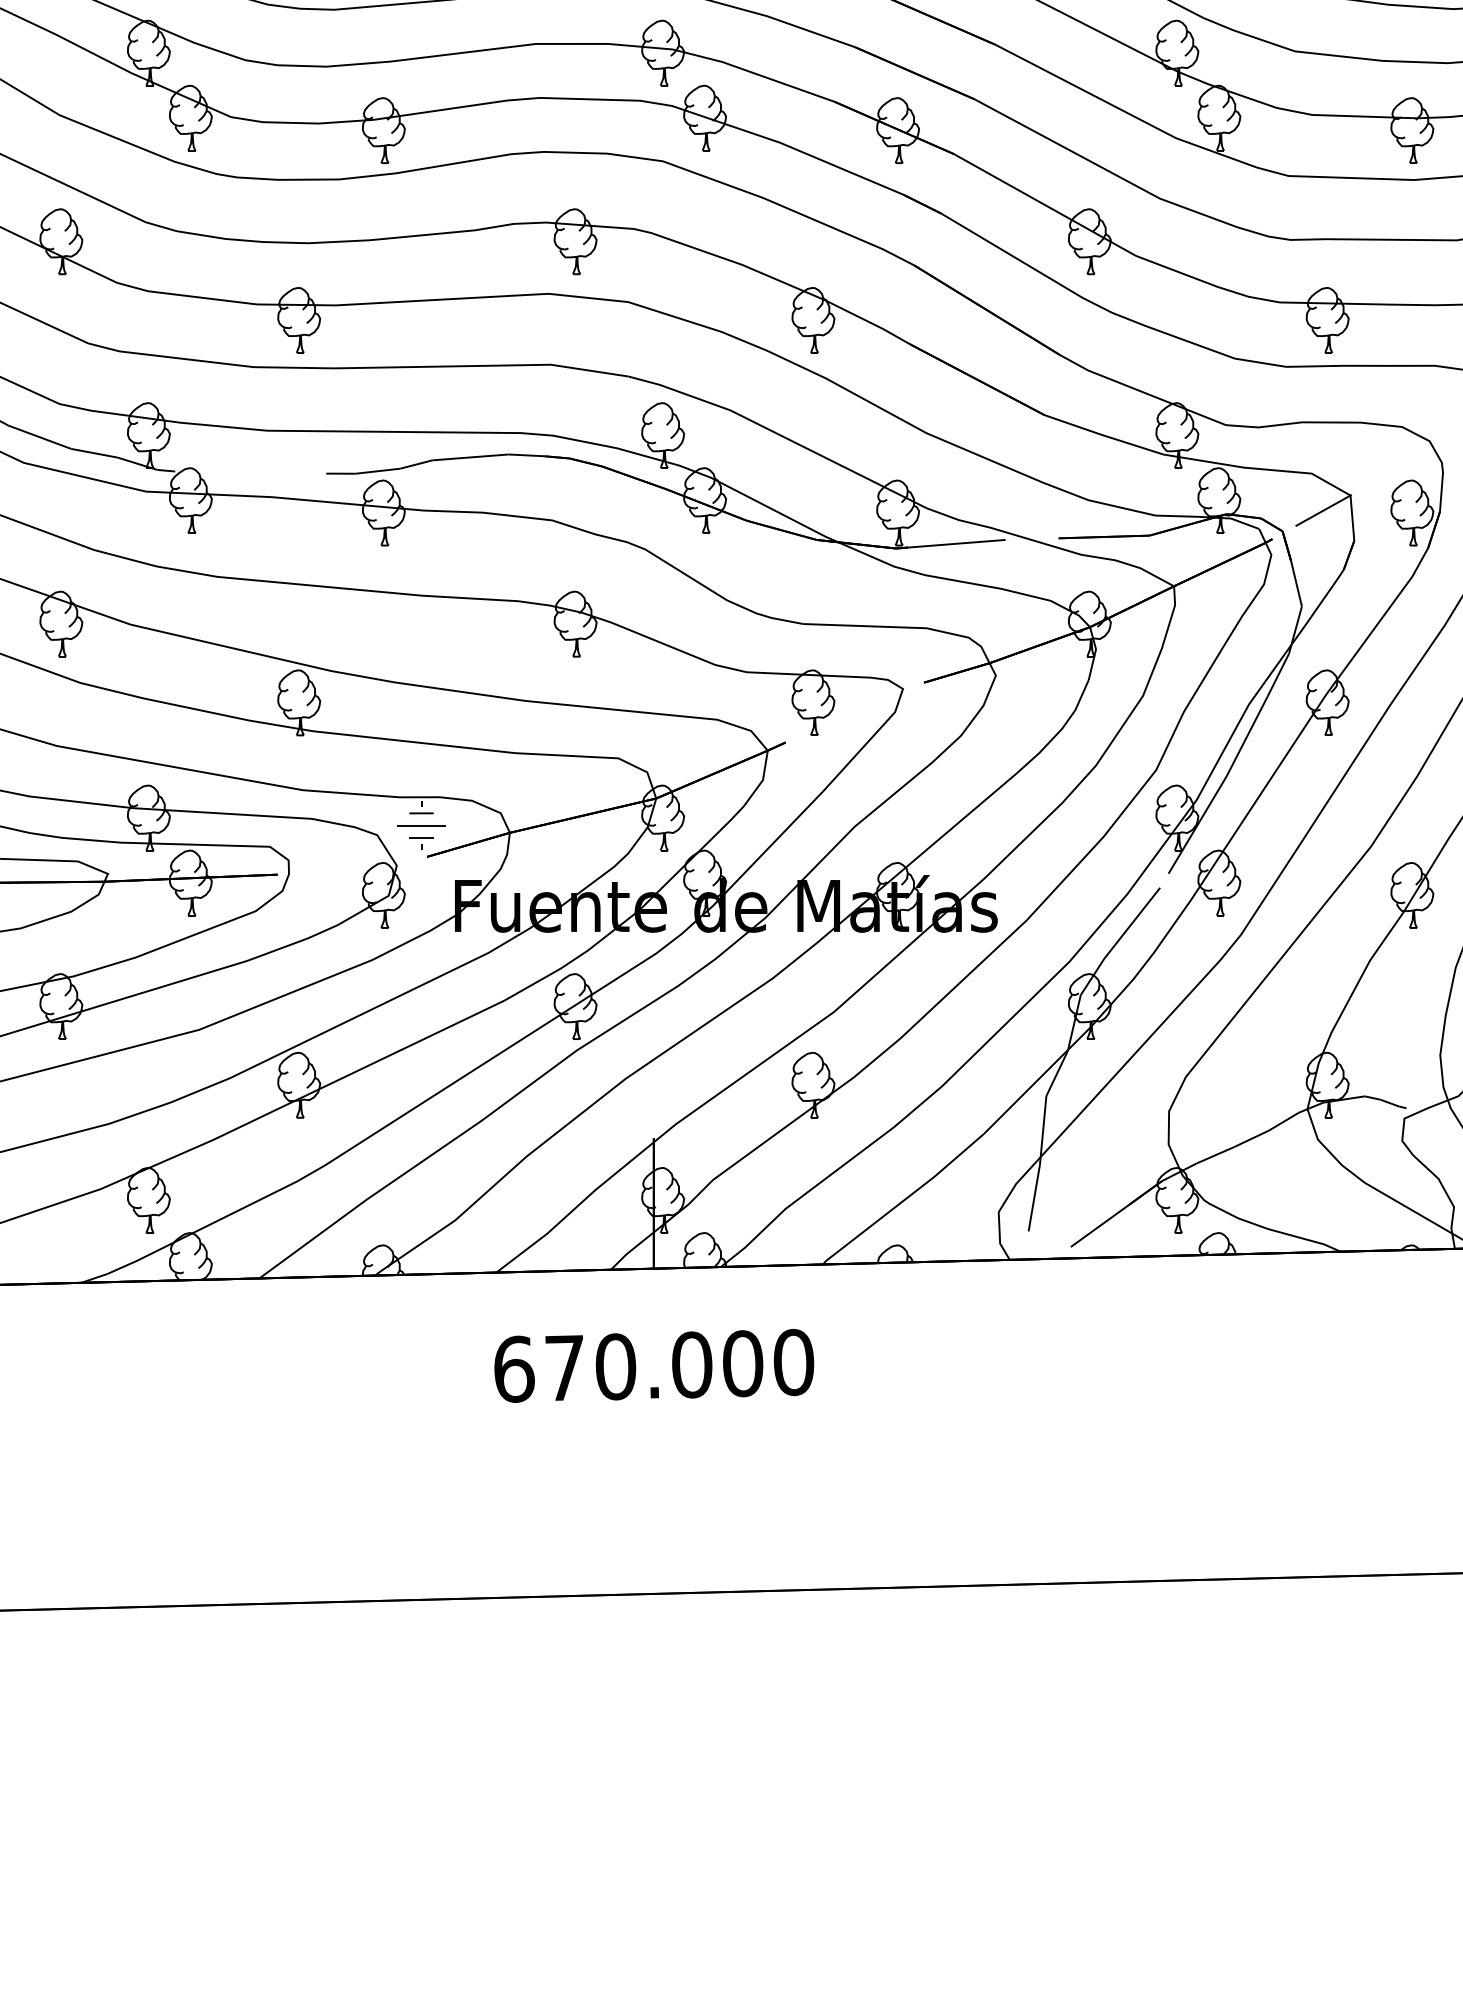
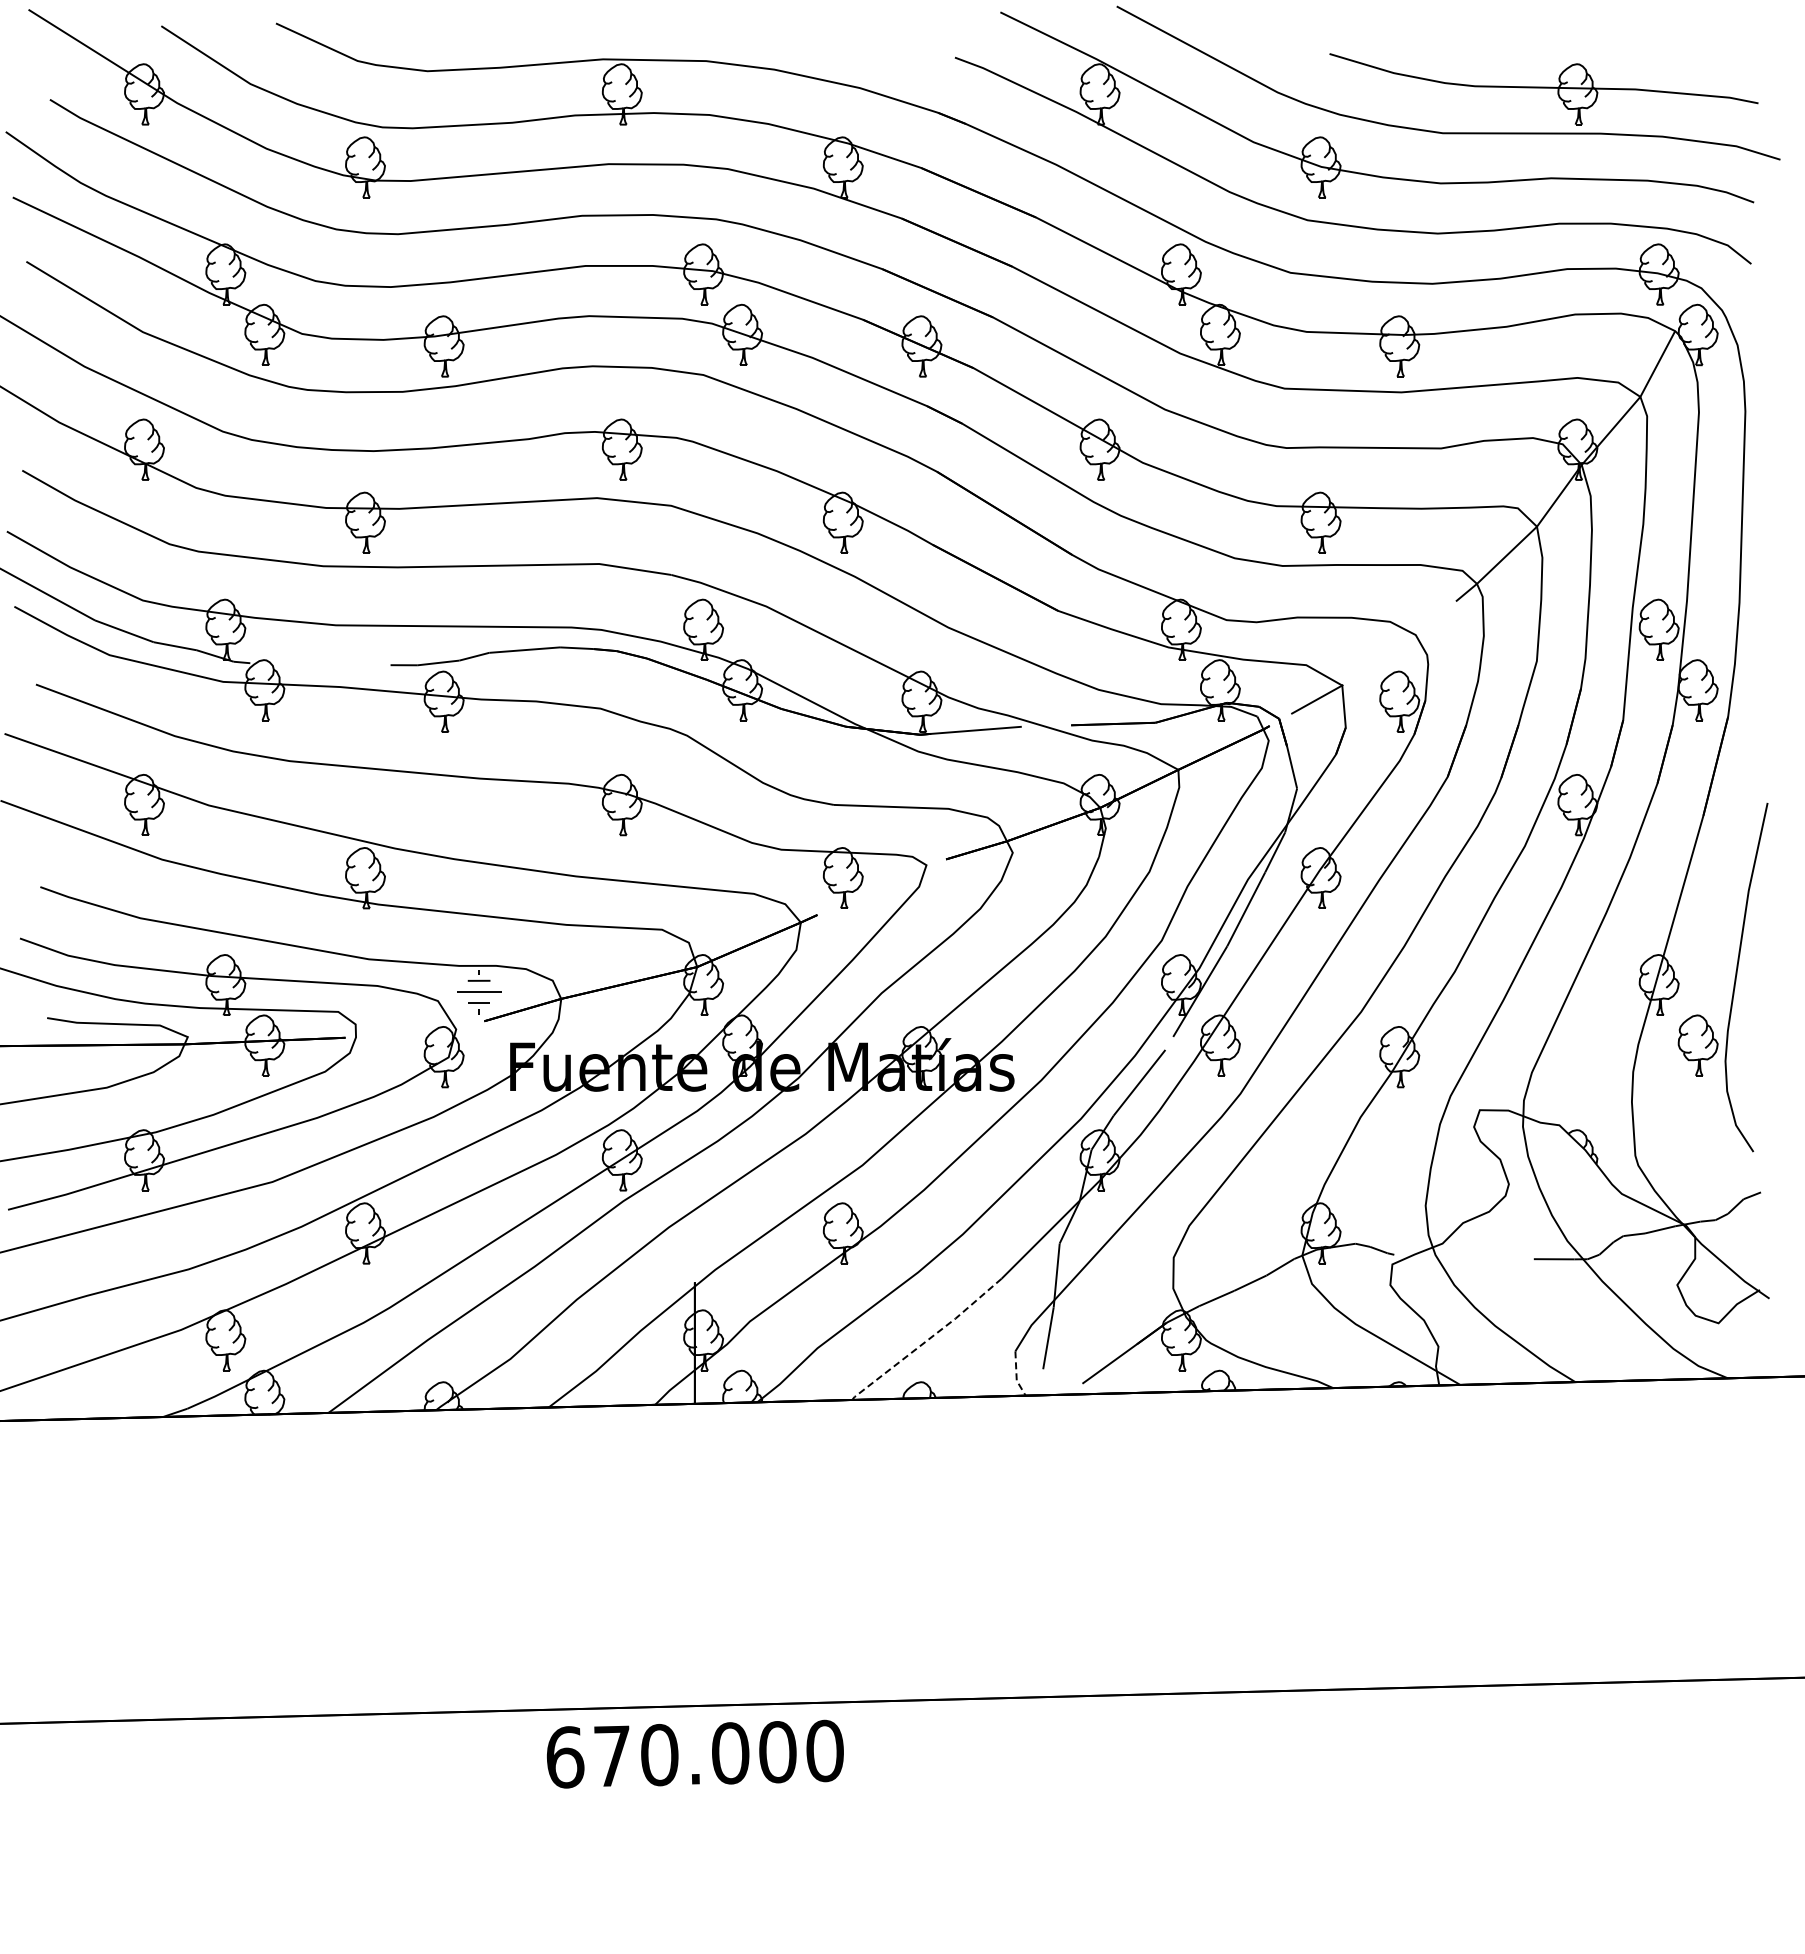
line: (904, 1200) -> (927, 1340), solid -> dashed
line: (999, 1238) -> (1016, 1375), solid -> dashed
text: (654, 1365) -> (695, 1753), moved

